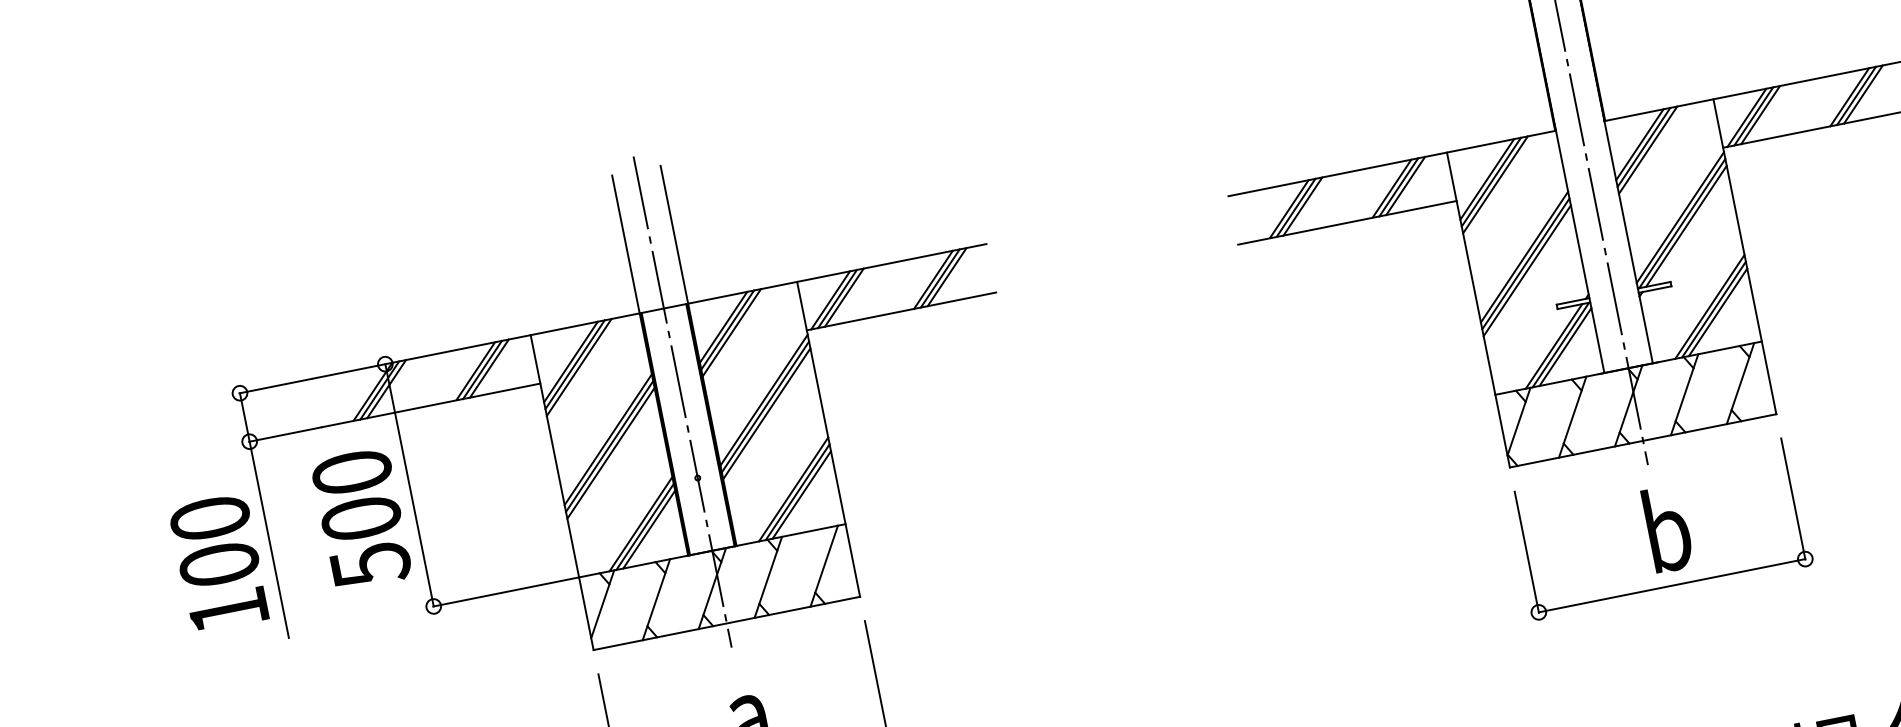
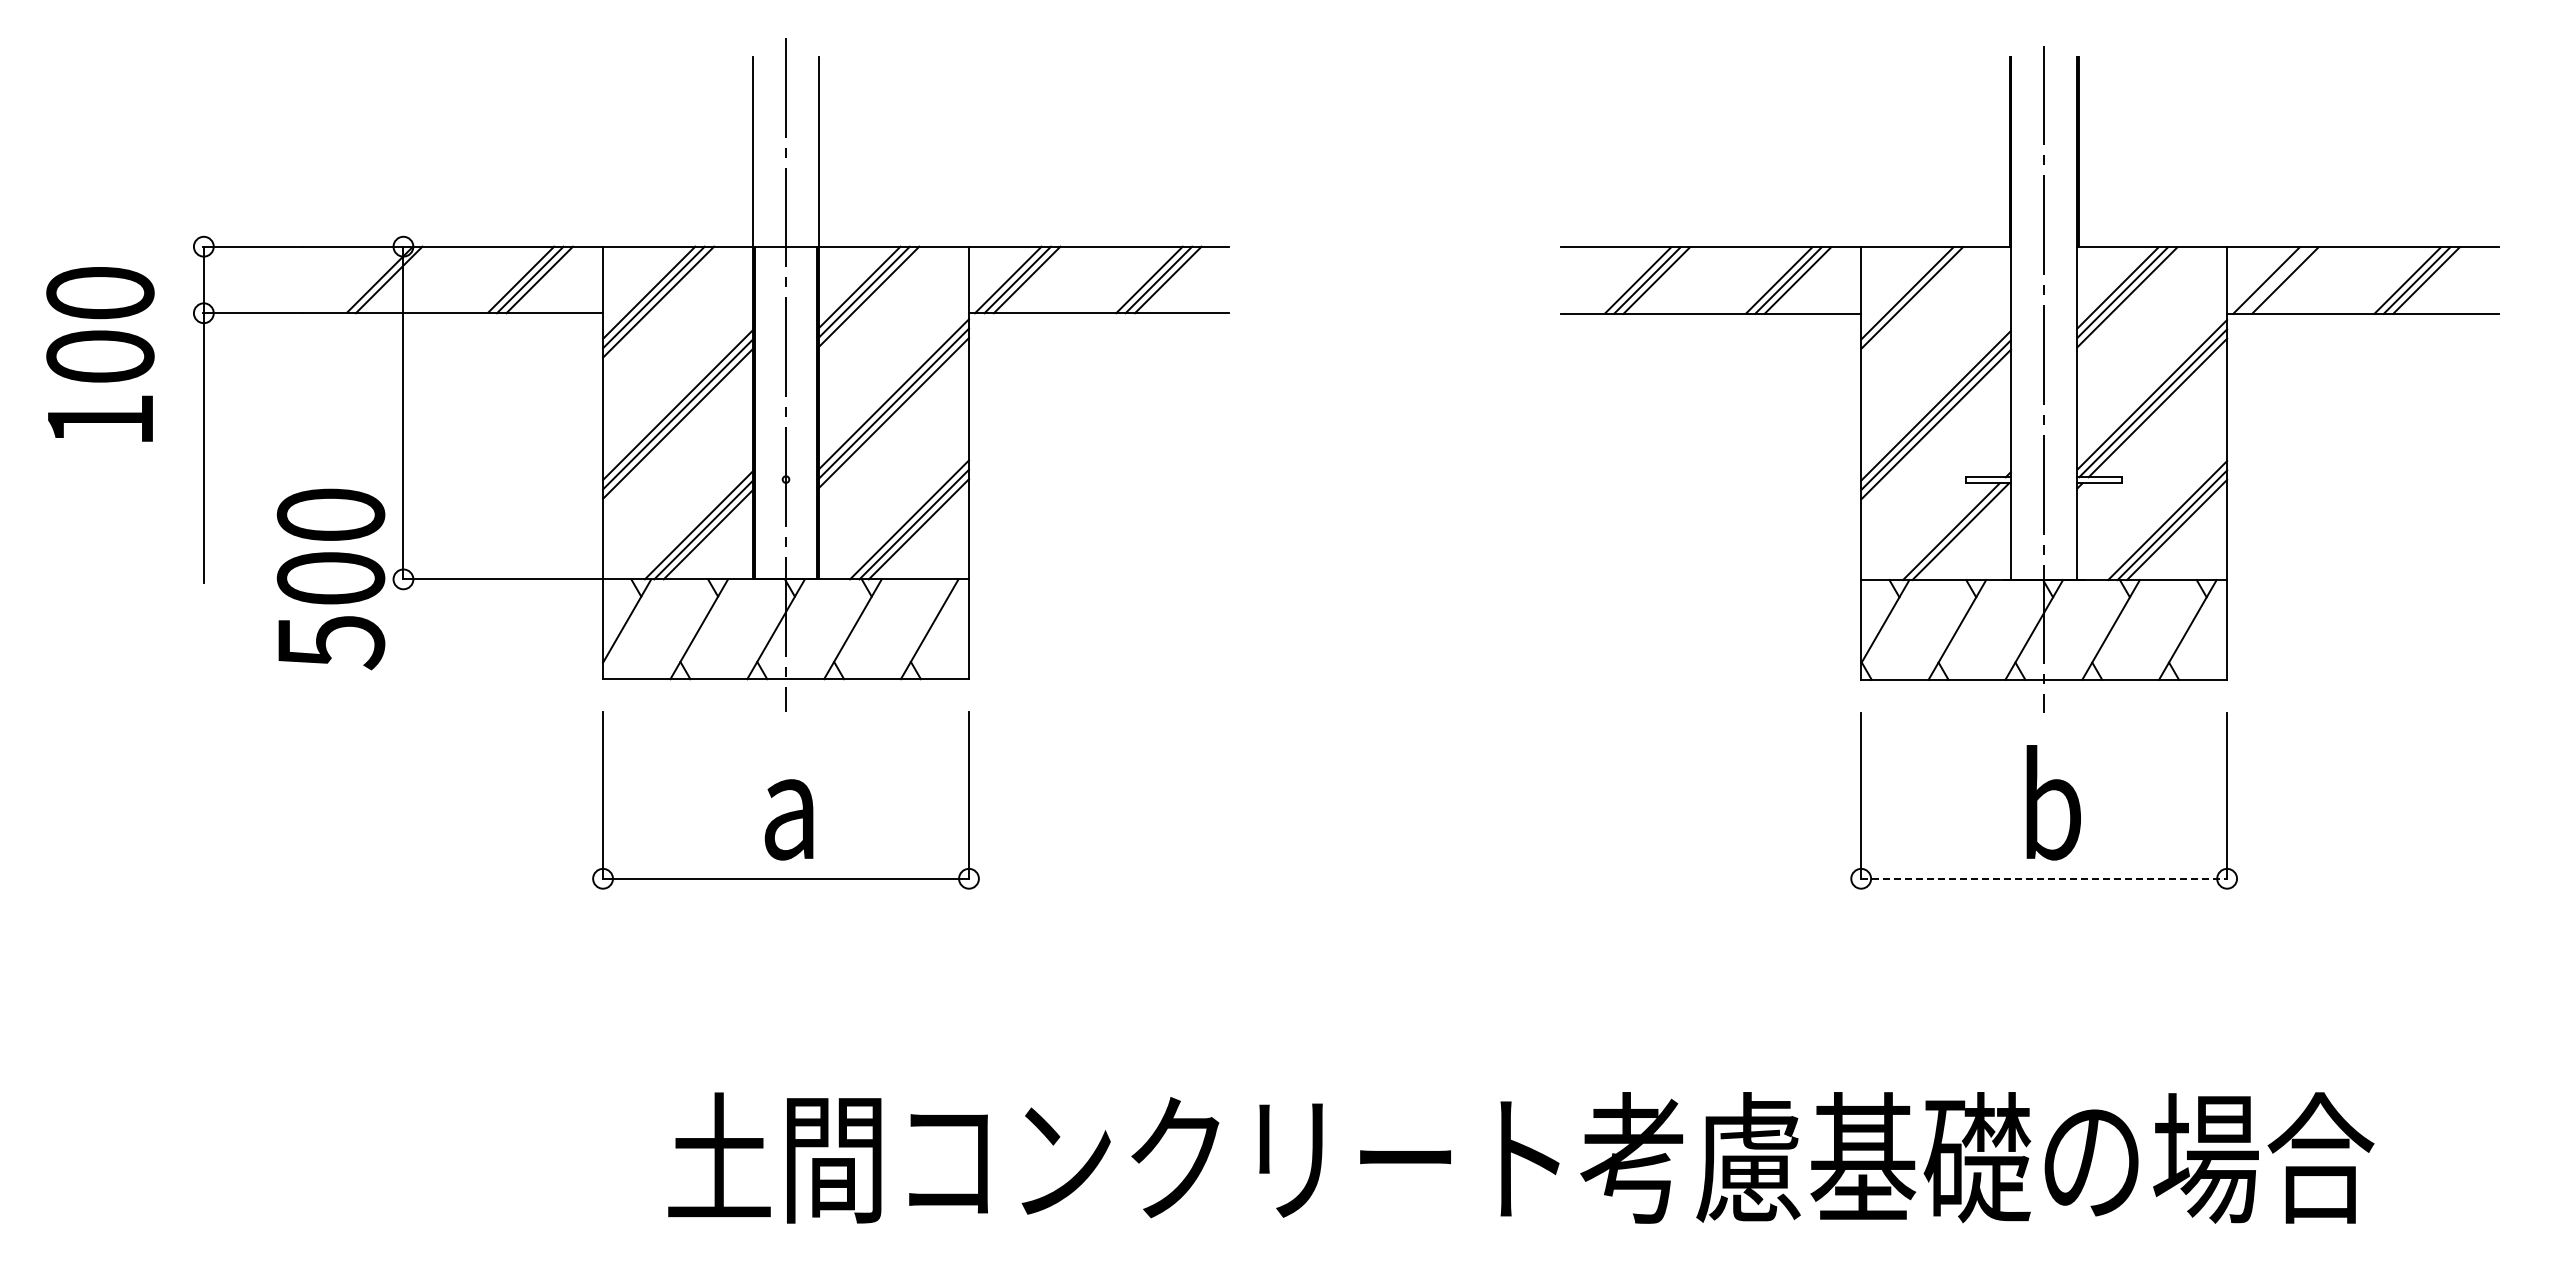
line: (1753, 116) -> (2275, 280), removed
line: (1495, 184) -> (1916, 302), removed
line: (1564, 347) -> (1965, 535), removed
line: (386, 388) -> (398, 279), removed
text: (361, 519) -> (330, 579), moved
text: (219, 563) -> (100, 354), moved
line: (1672, 585) -> (2044, 878), solid -> dashed

